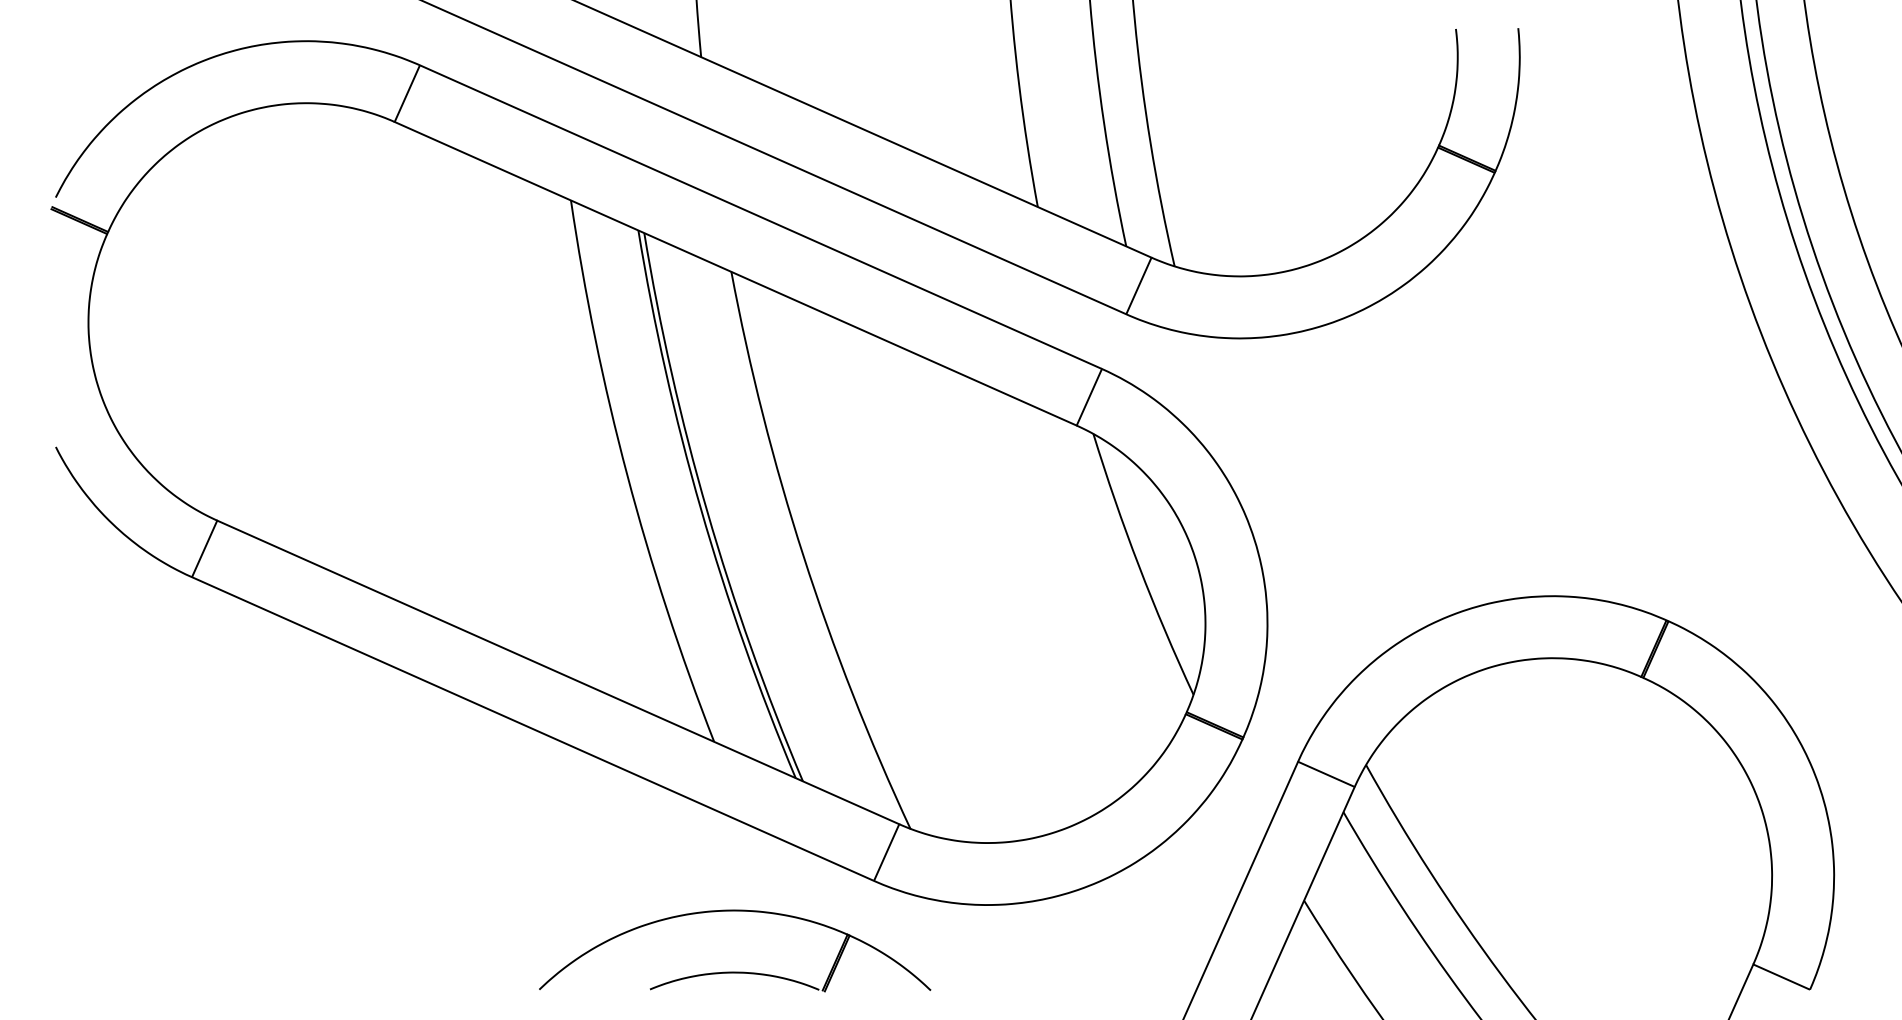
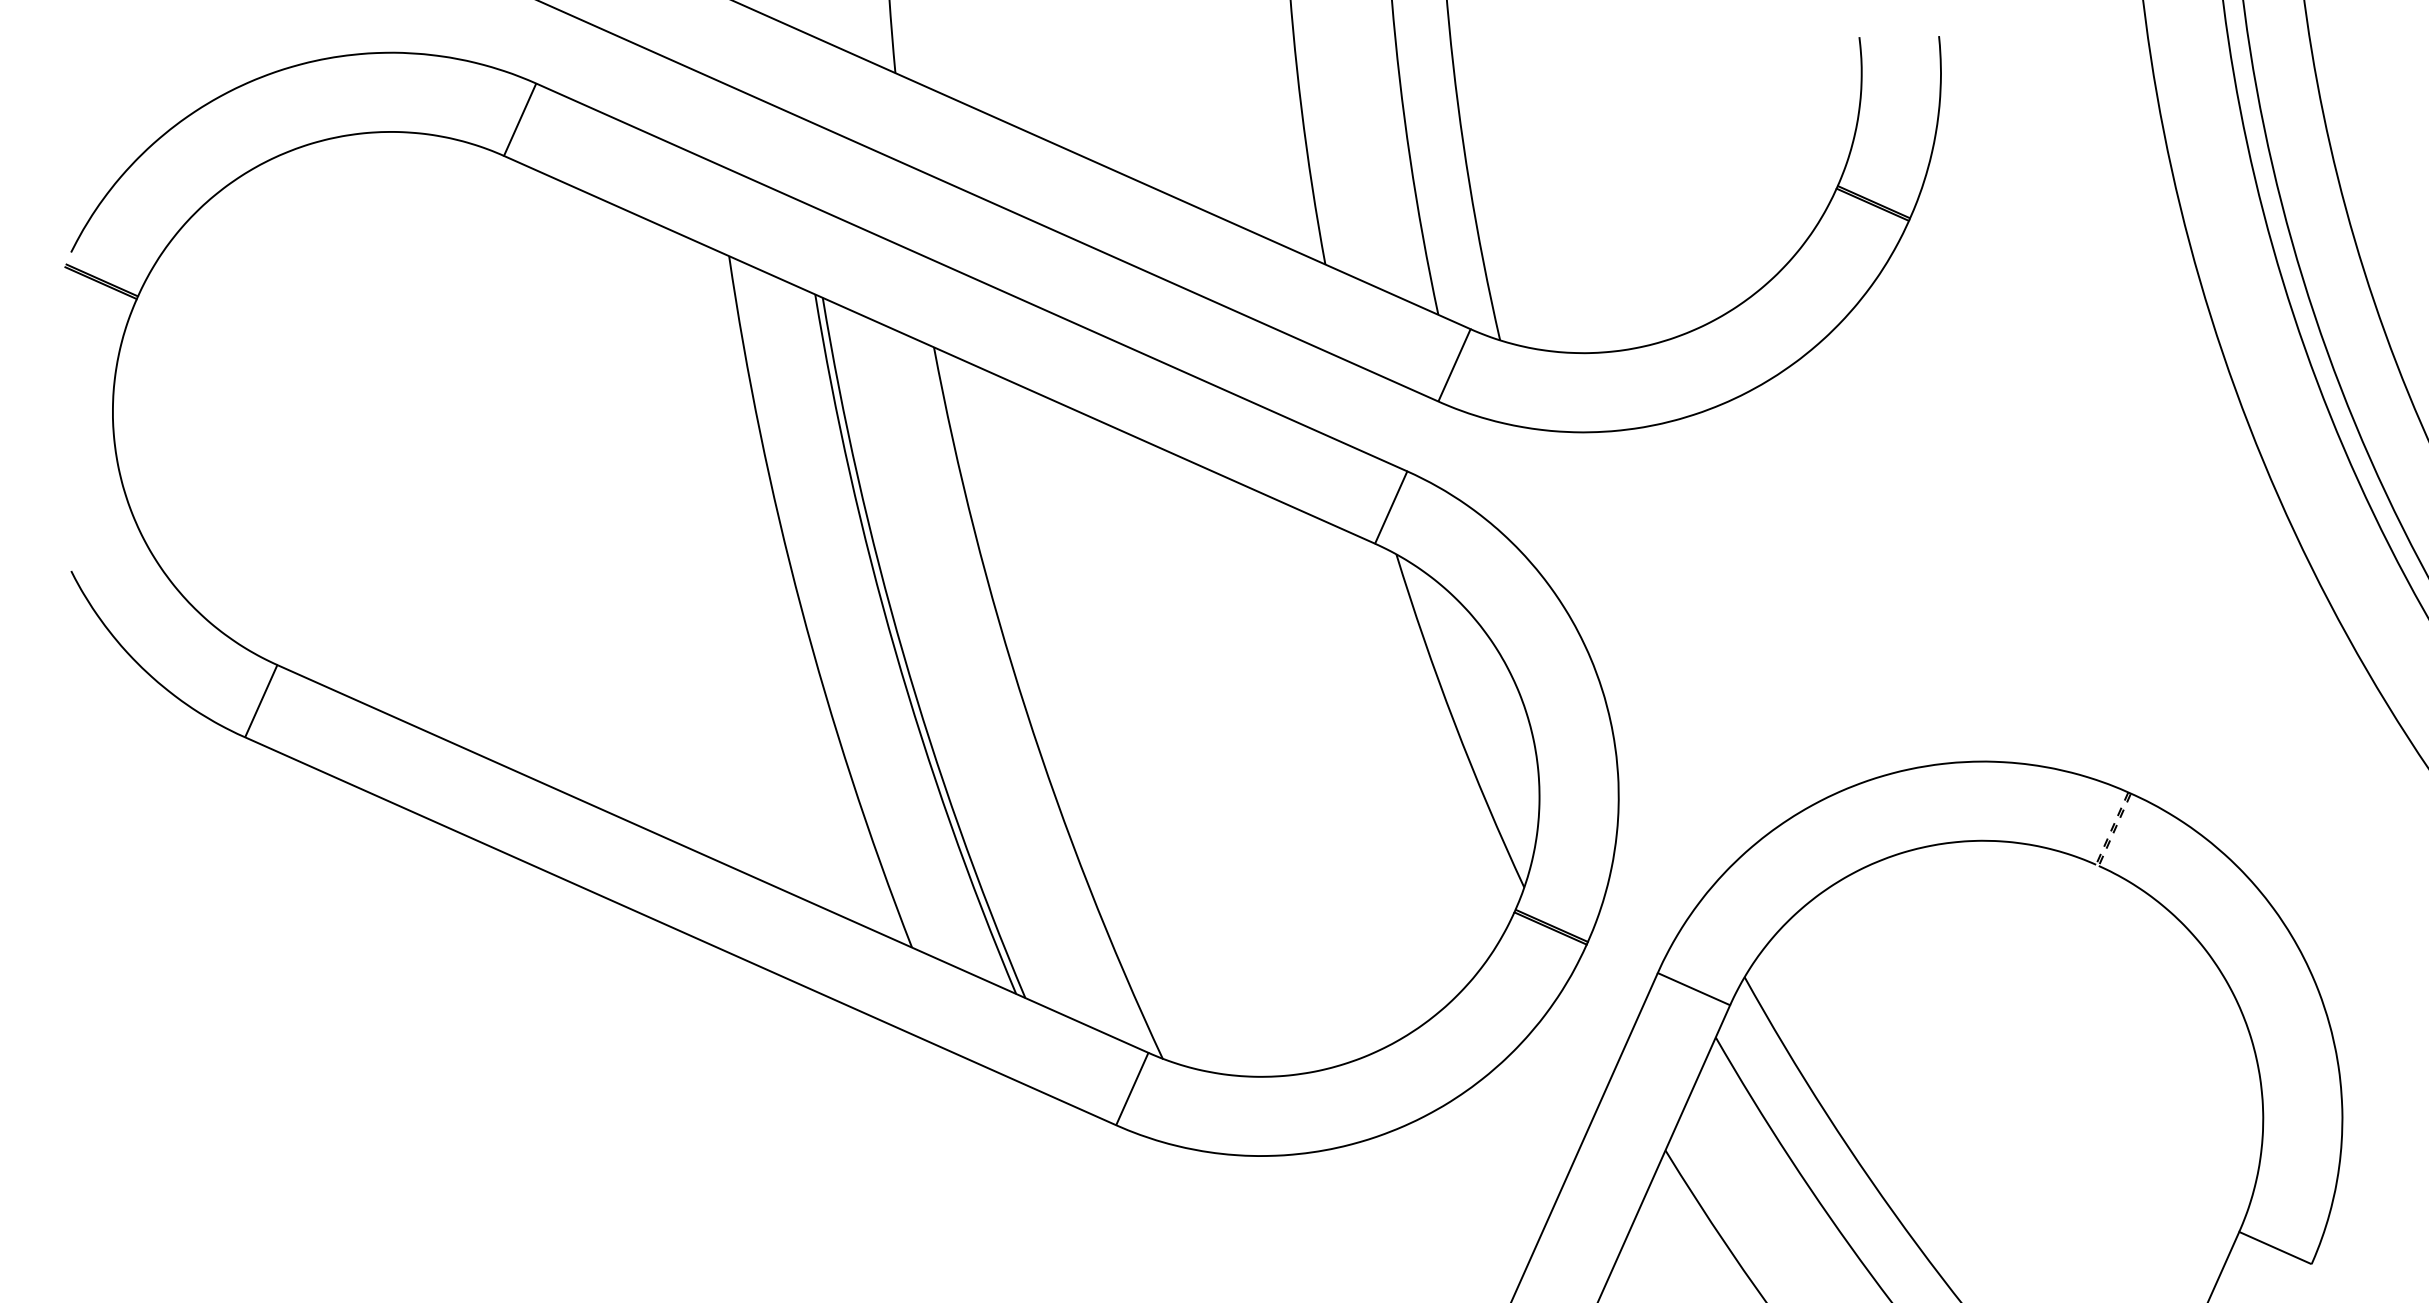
line: (1642, 677) -> (2097, 865), solid -> dashed
part: (735, 971) -> (939, 1240), removed

